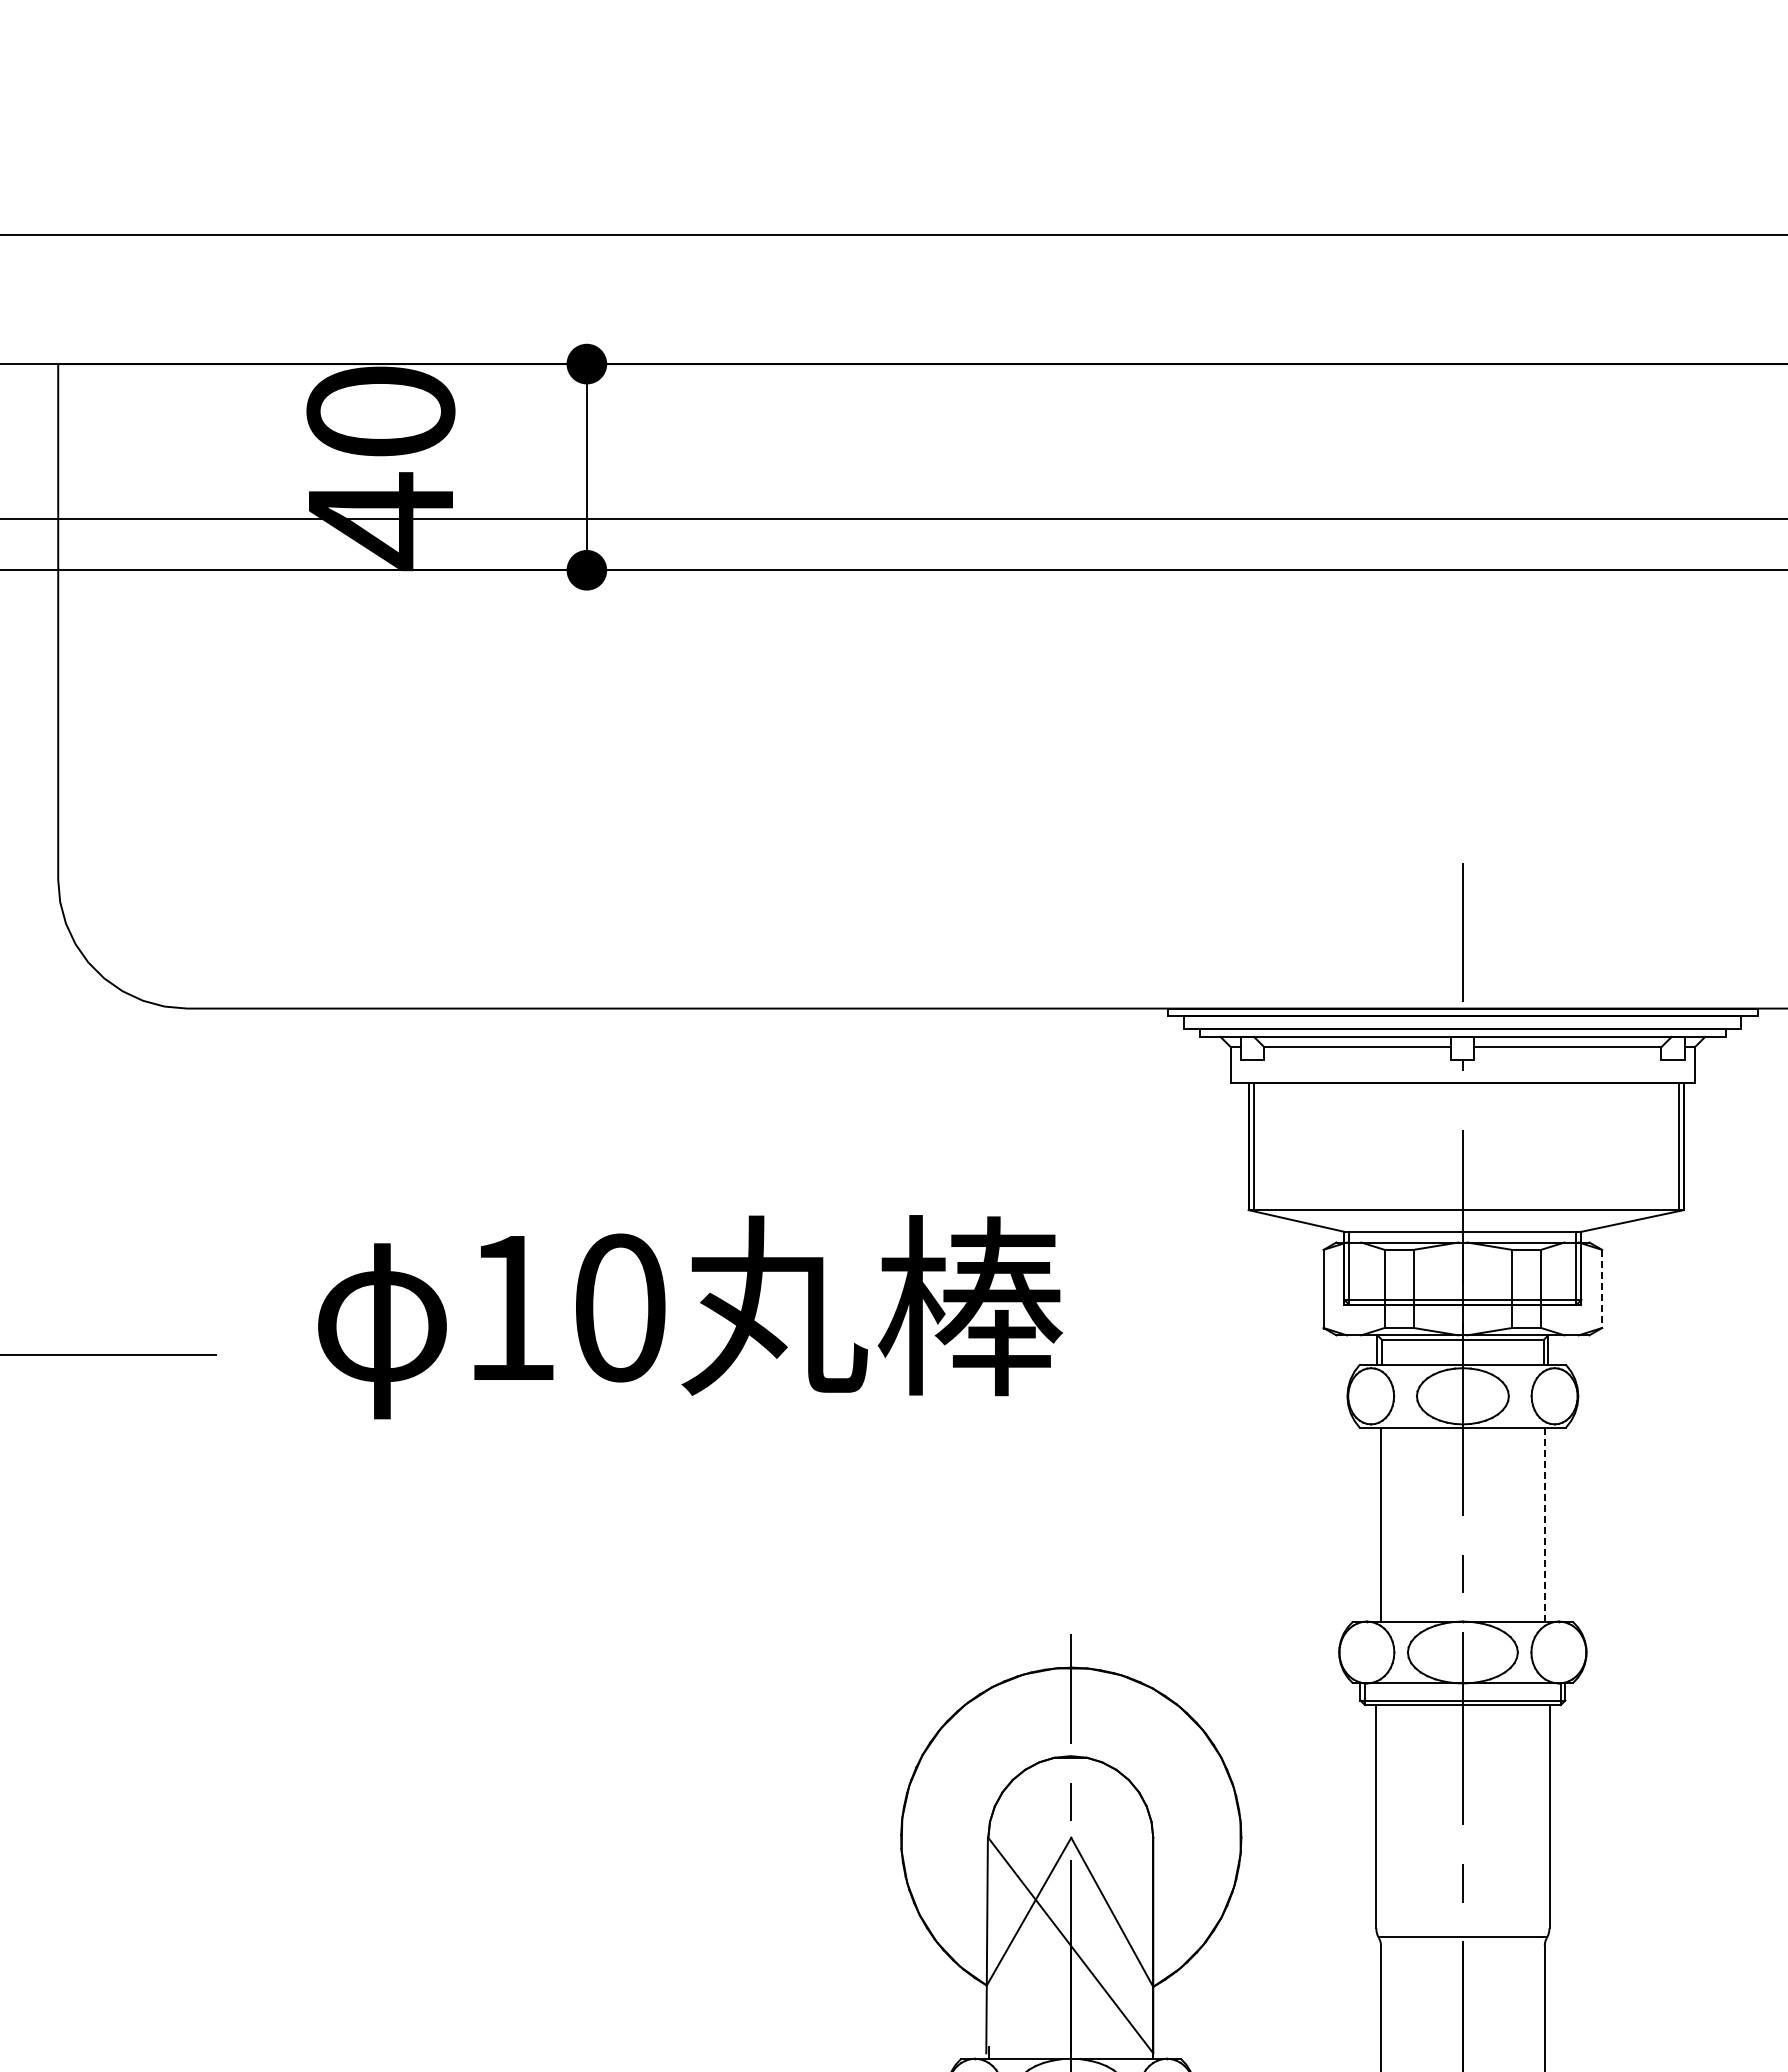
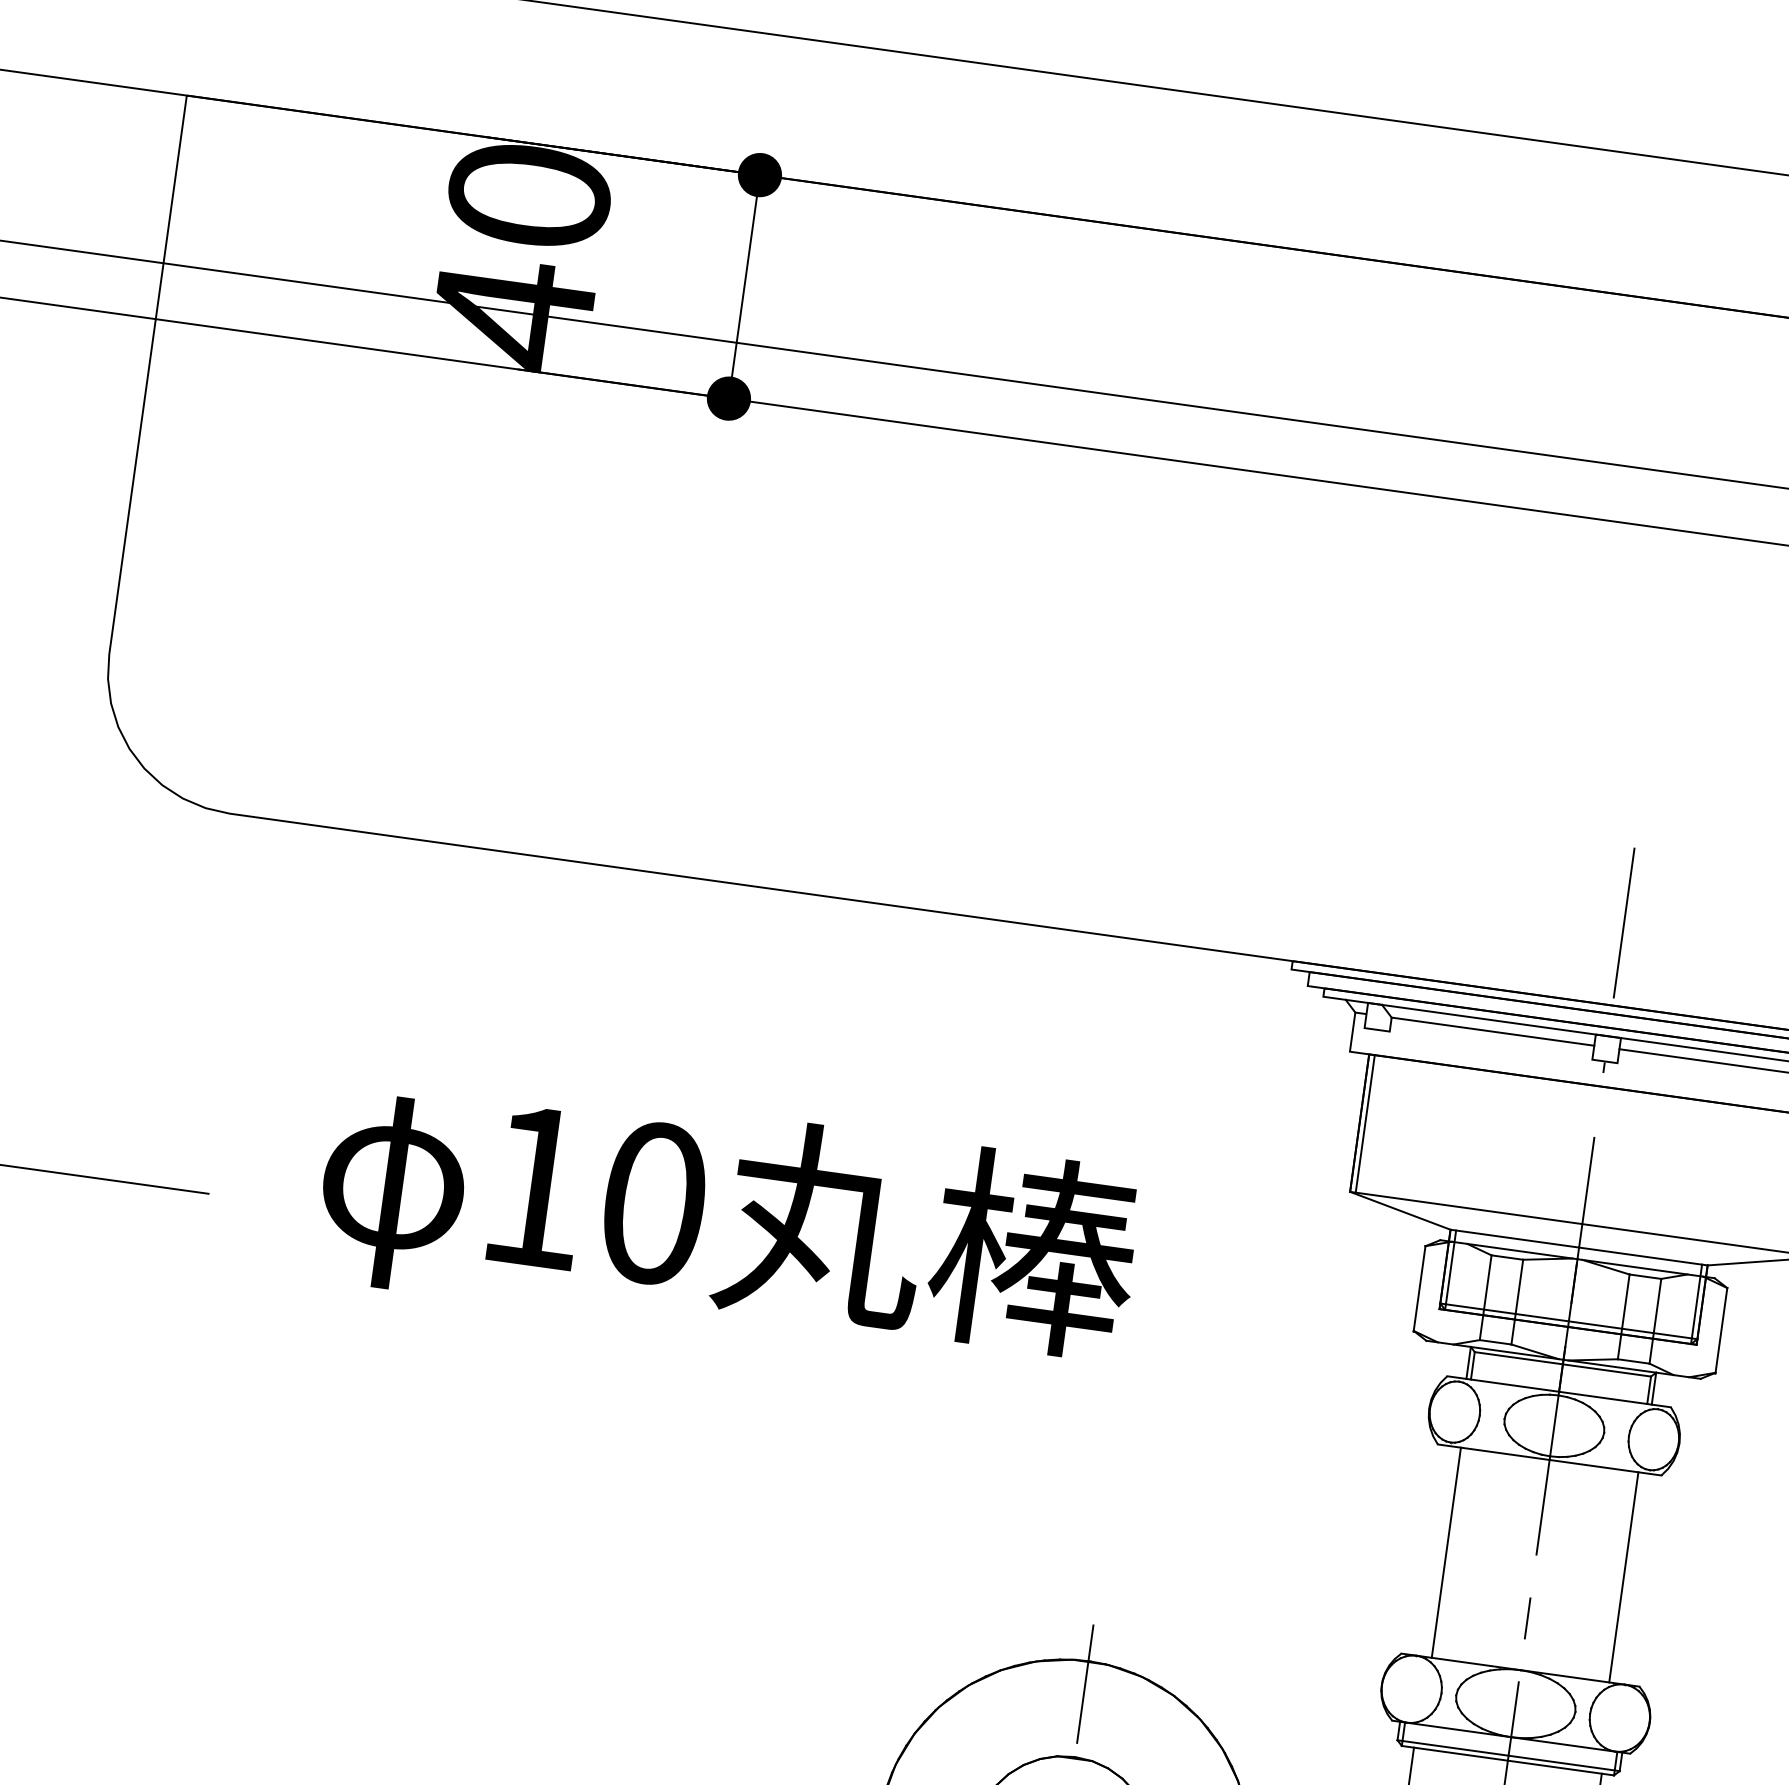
line: (1602, 1289) -> (1721, 1331), dashed -> solid
line: (1544, 1524) -> (1623, 1577), dashed -> solid

